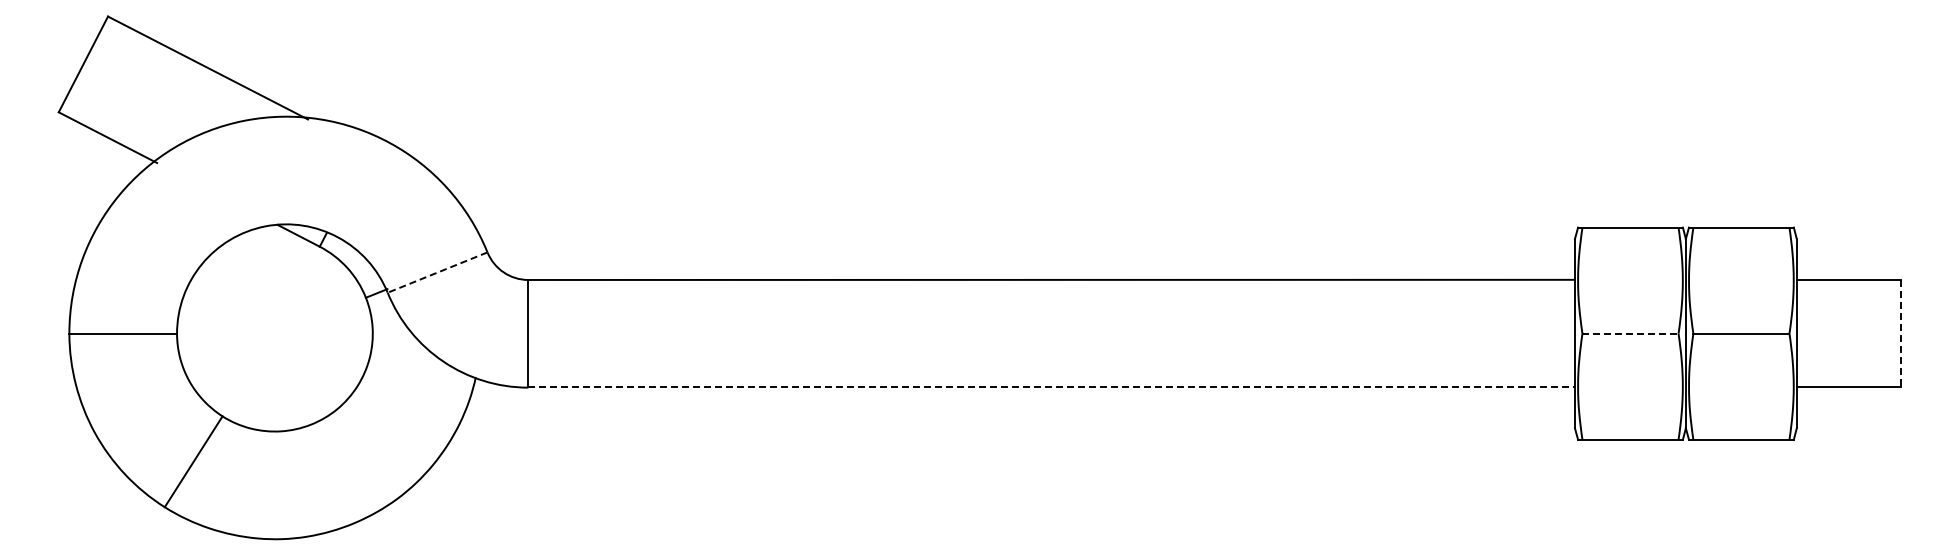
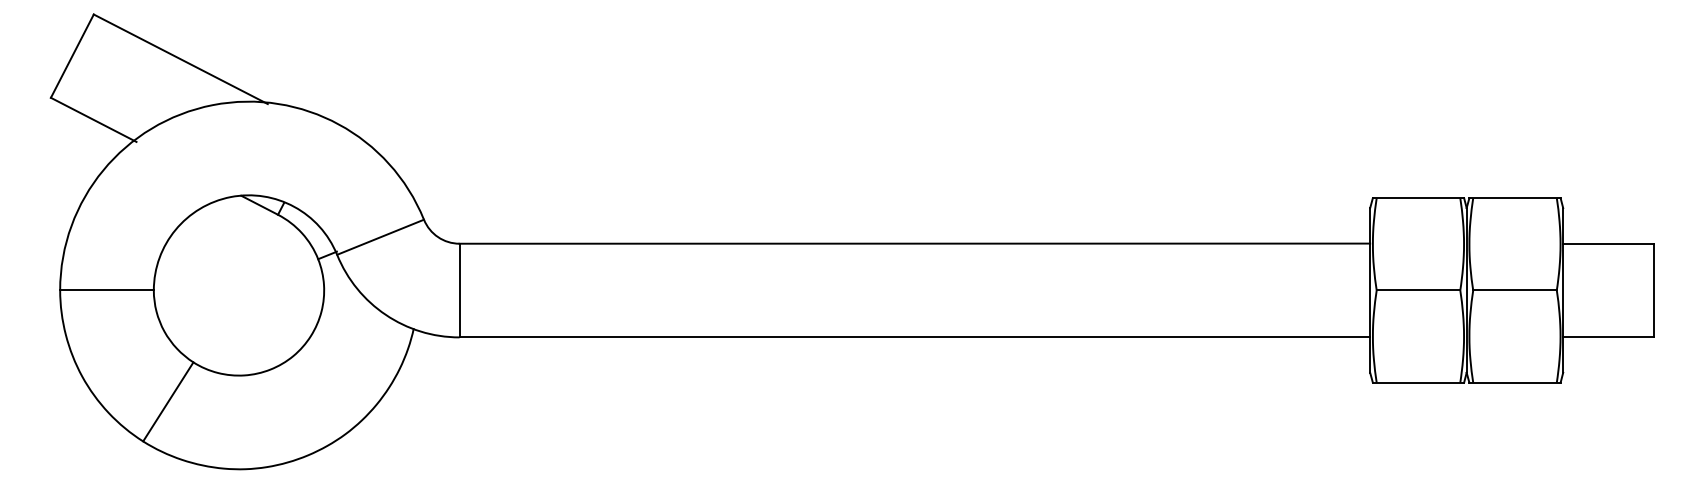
line: (437, 272) -> (380, 237), dashed -> solid
line: (1631, 333) -> (1419, 290), dashed -> solid
line: (1901, 333) -> (1654, 290), dashed -> solid
line: (1052, 387) -> (915, 337), dashed -> solid

